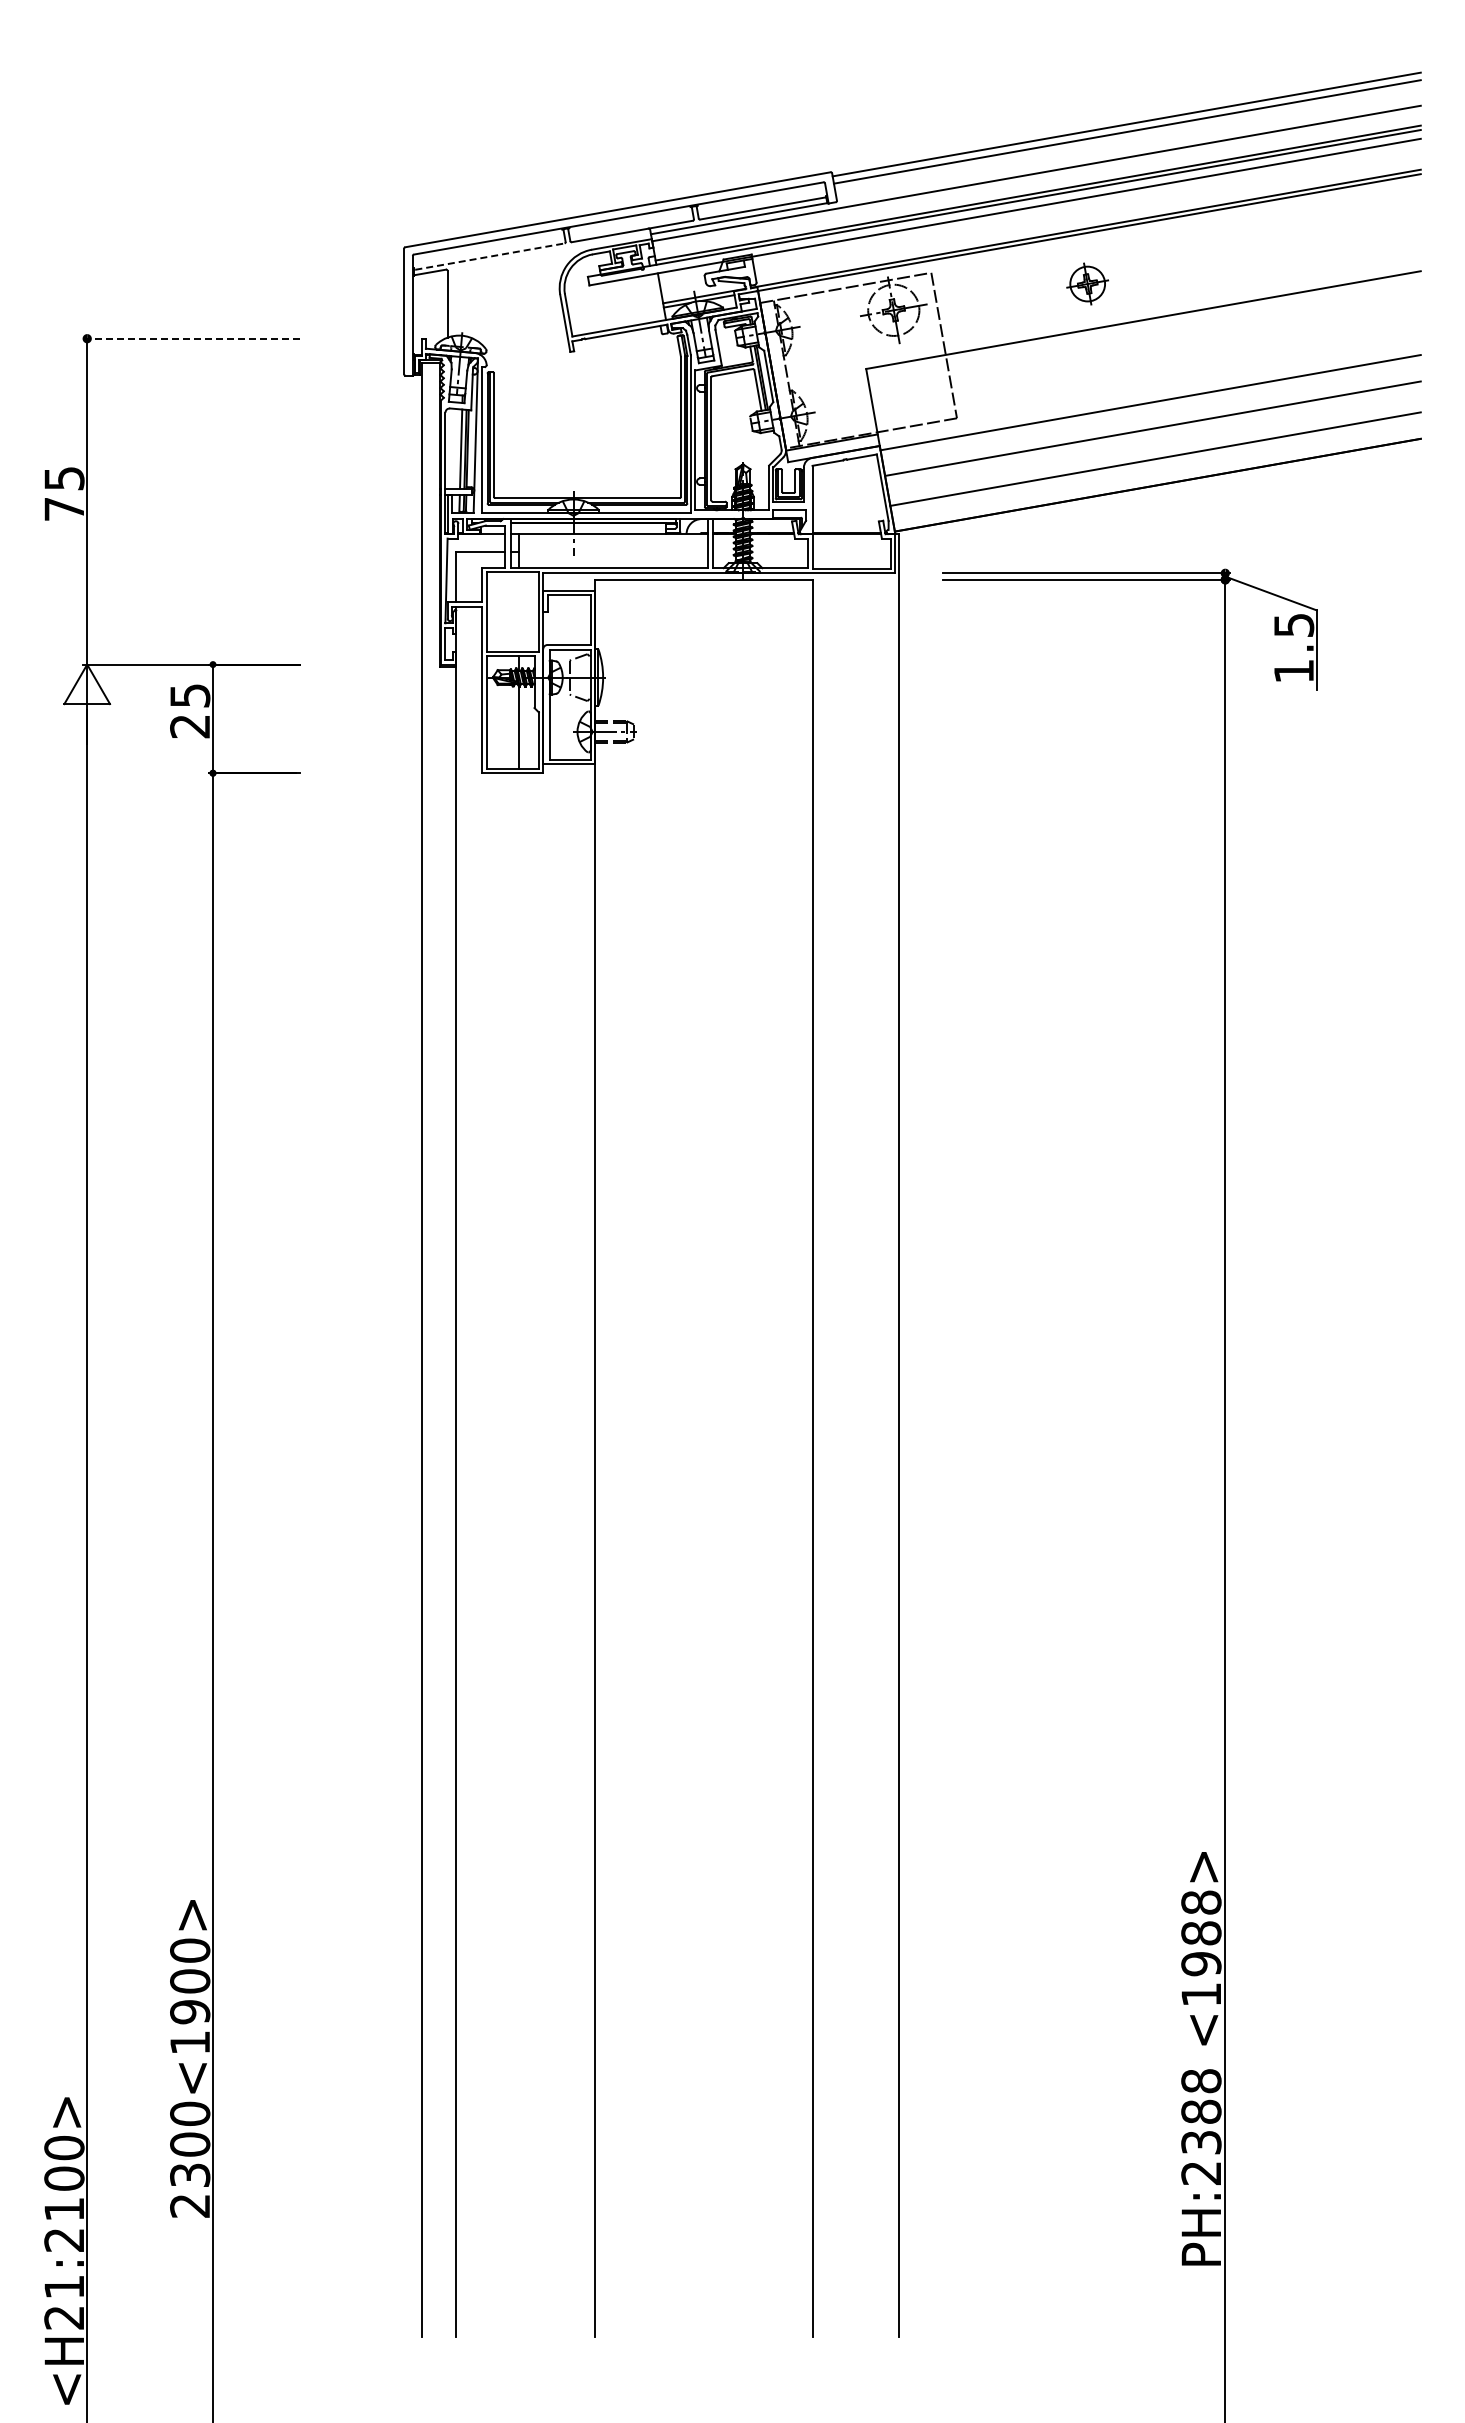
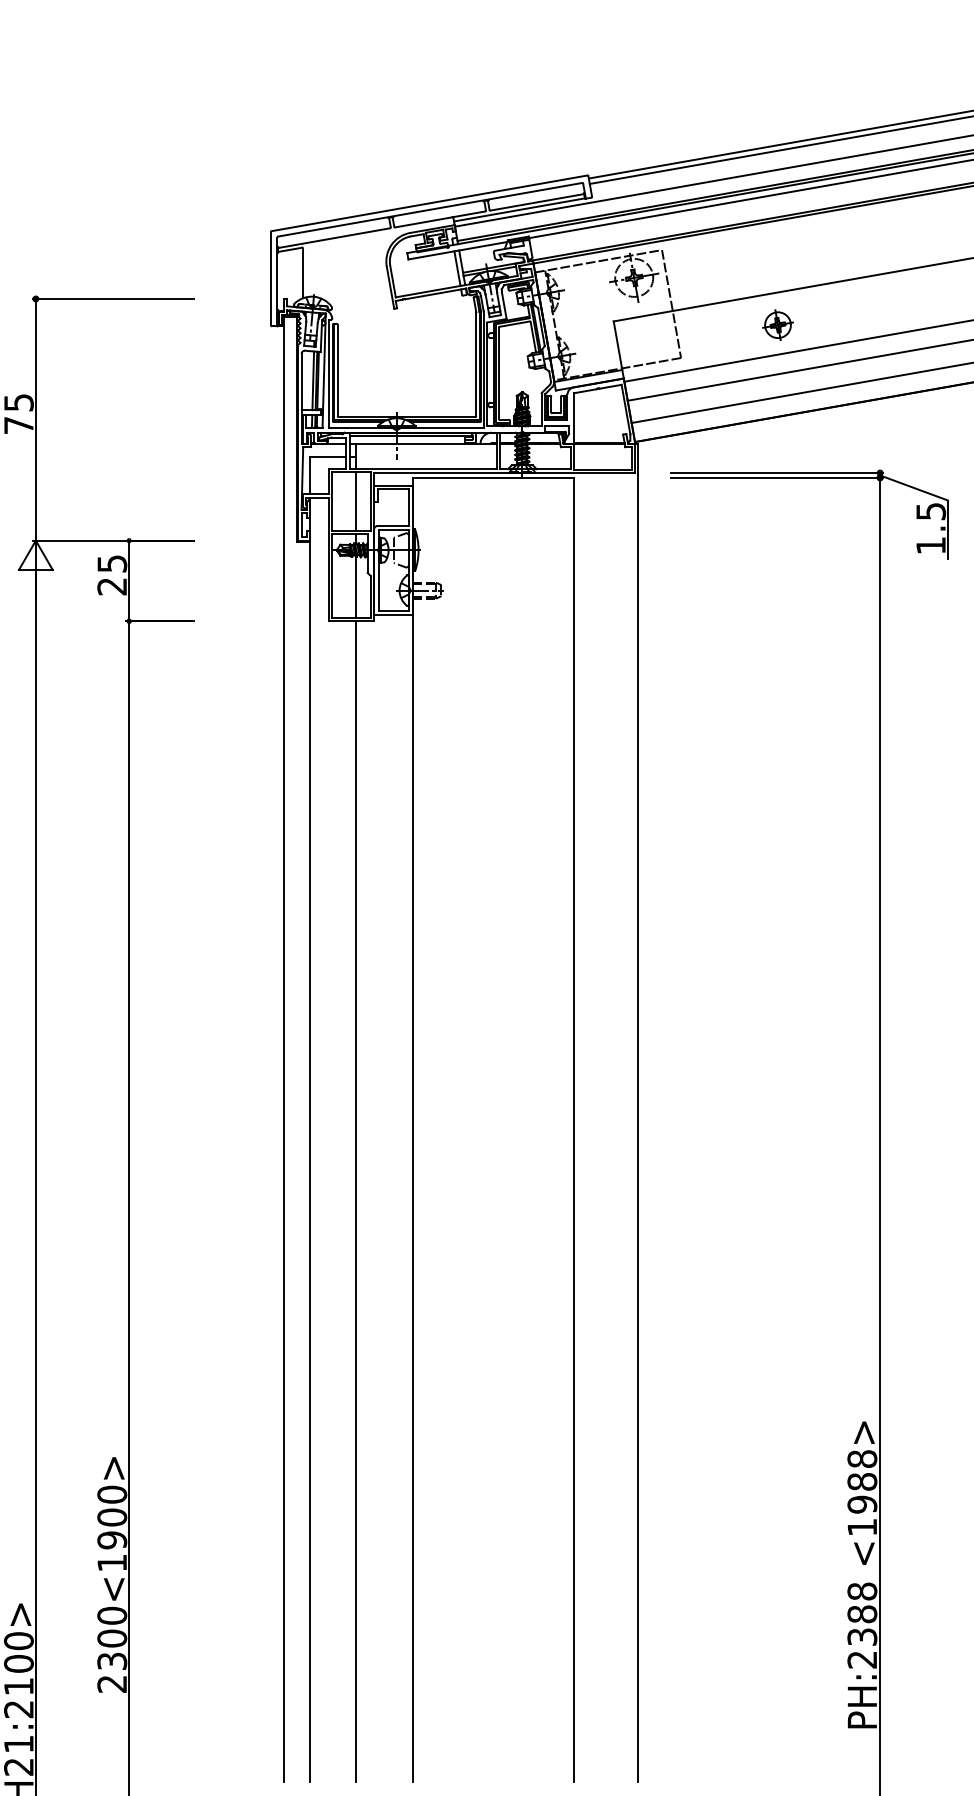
line: (489, 256) -> (334, 237), dashed -> solid
part: (1087, 283) -> (777, 324), moved
line: (655, 297) -> (457, 268), added
line: (191, 338) -> (113, 298), dashed -> solid
line: (519, 611) -> (356, 501), added
line: (519, 1555) -> (356, 1201), added

